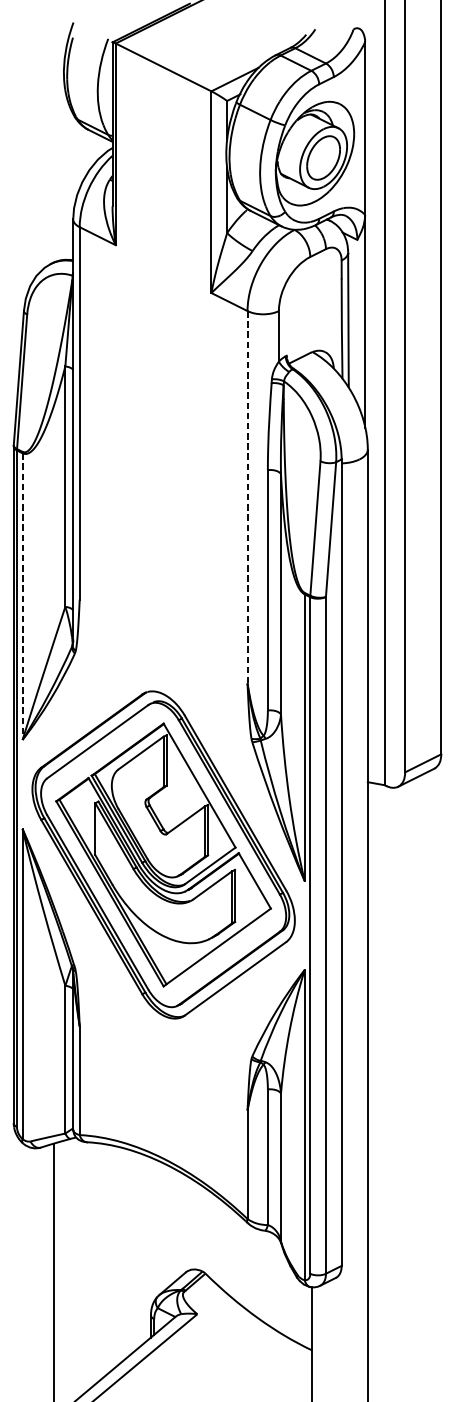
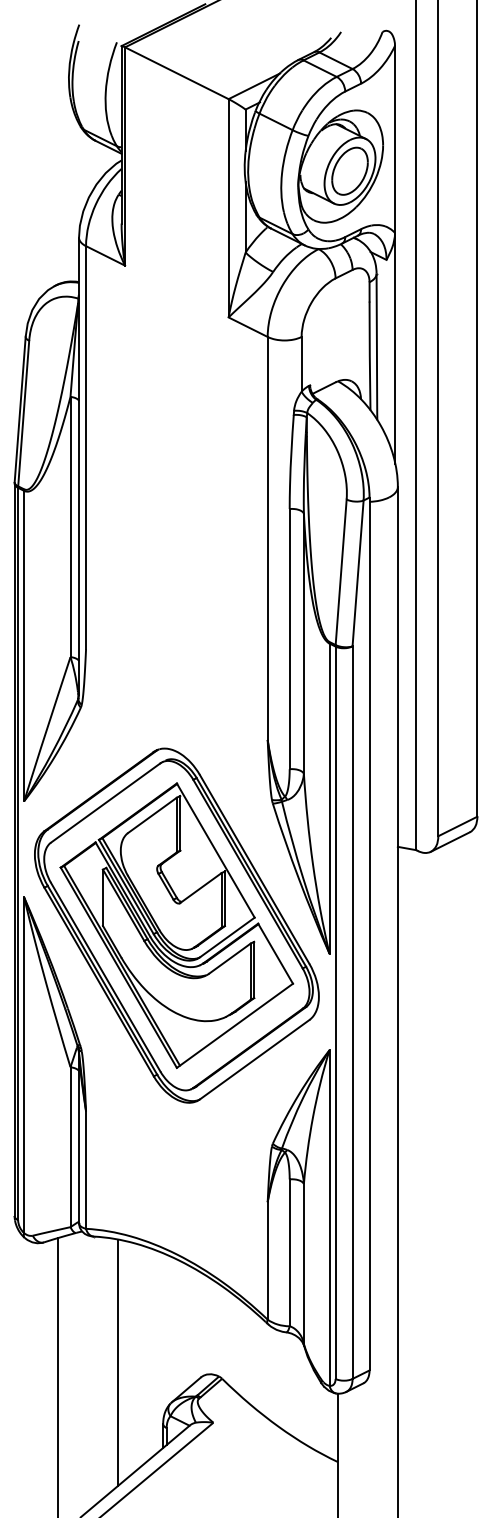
line: (247, 497) -> (267, 538), dashed -> solid
line: (22, 597) -> (24, 646), dashed -> solid
line: (108, 1259) -> (117, 1363), added

